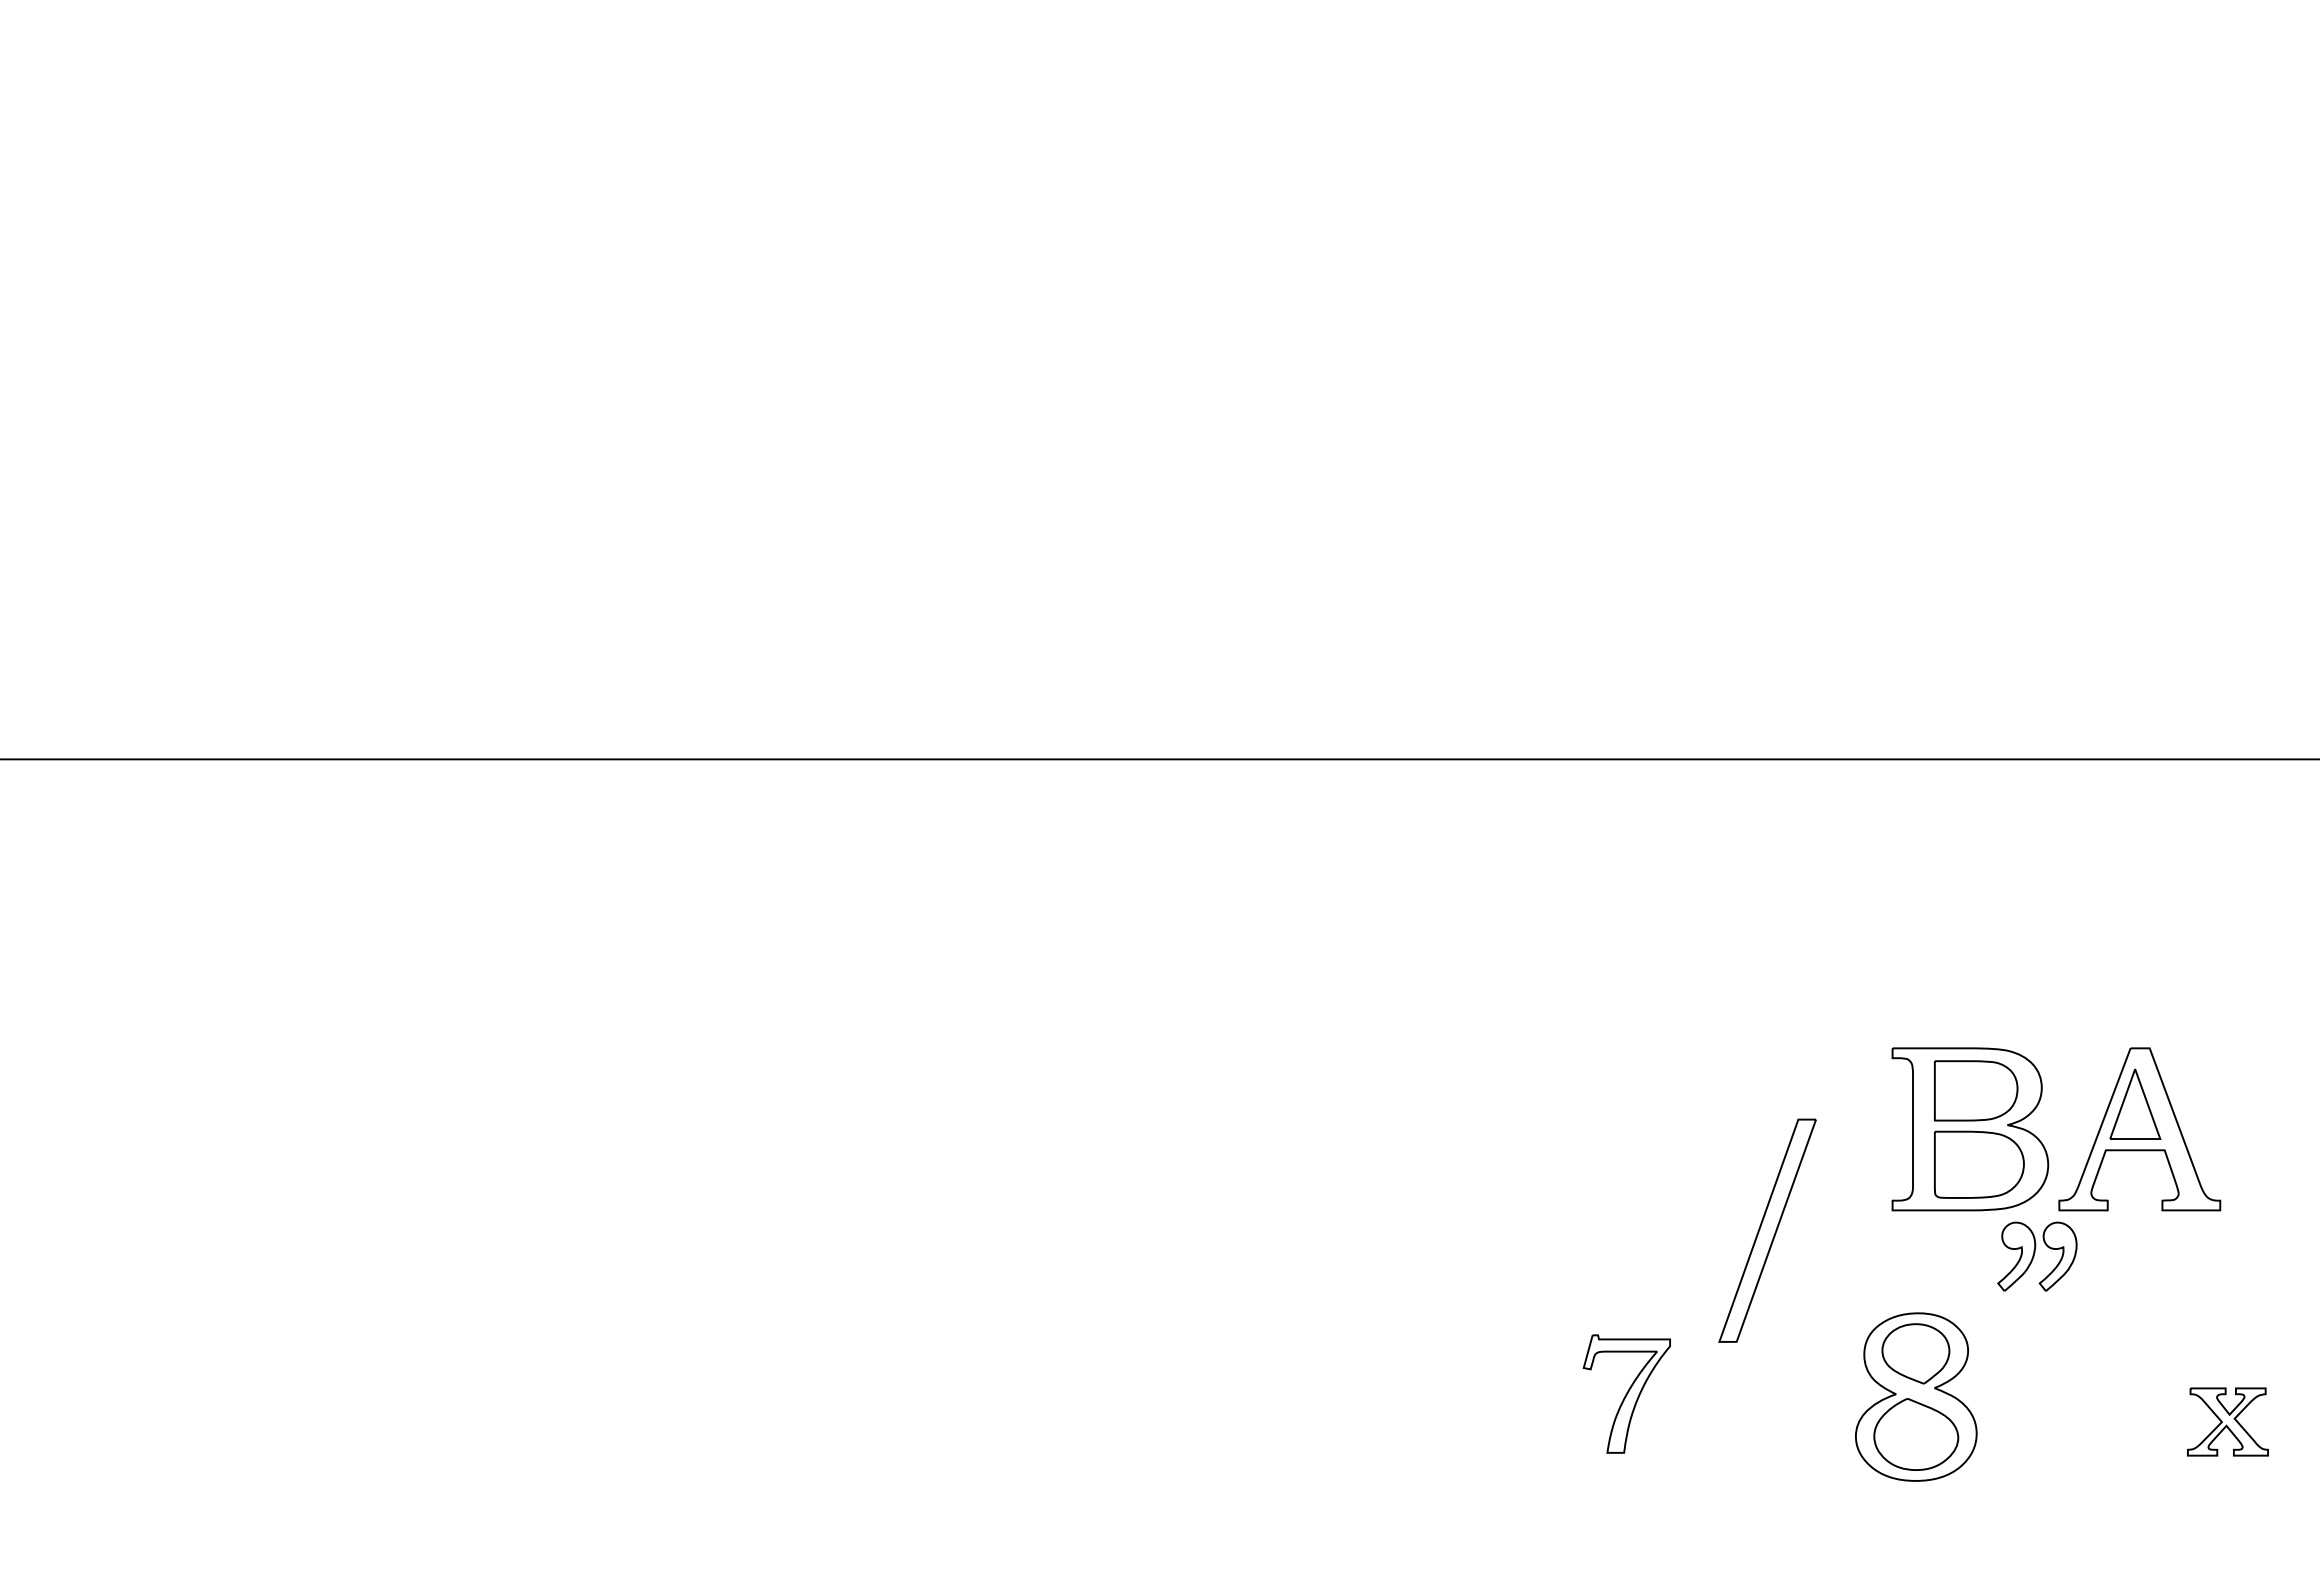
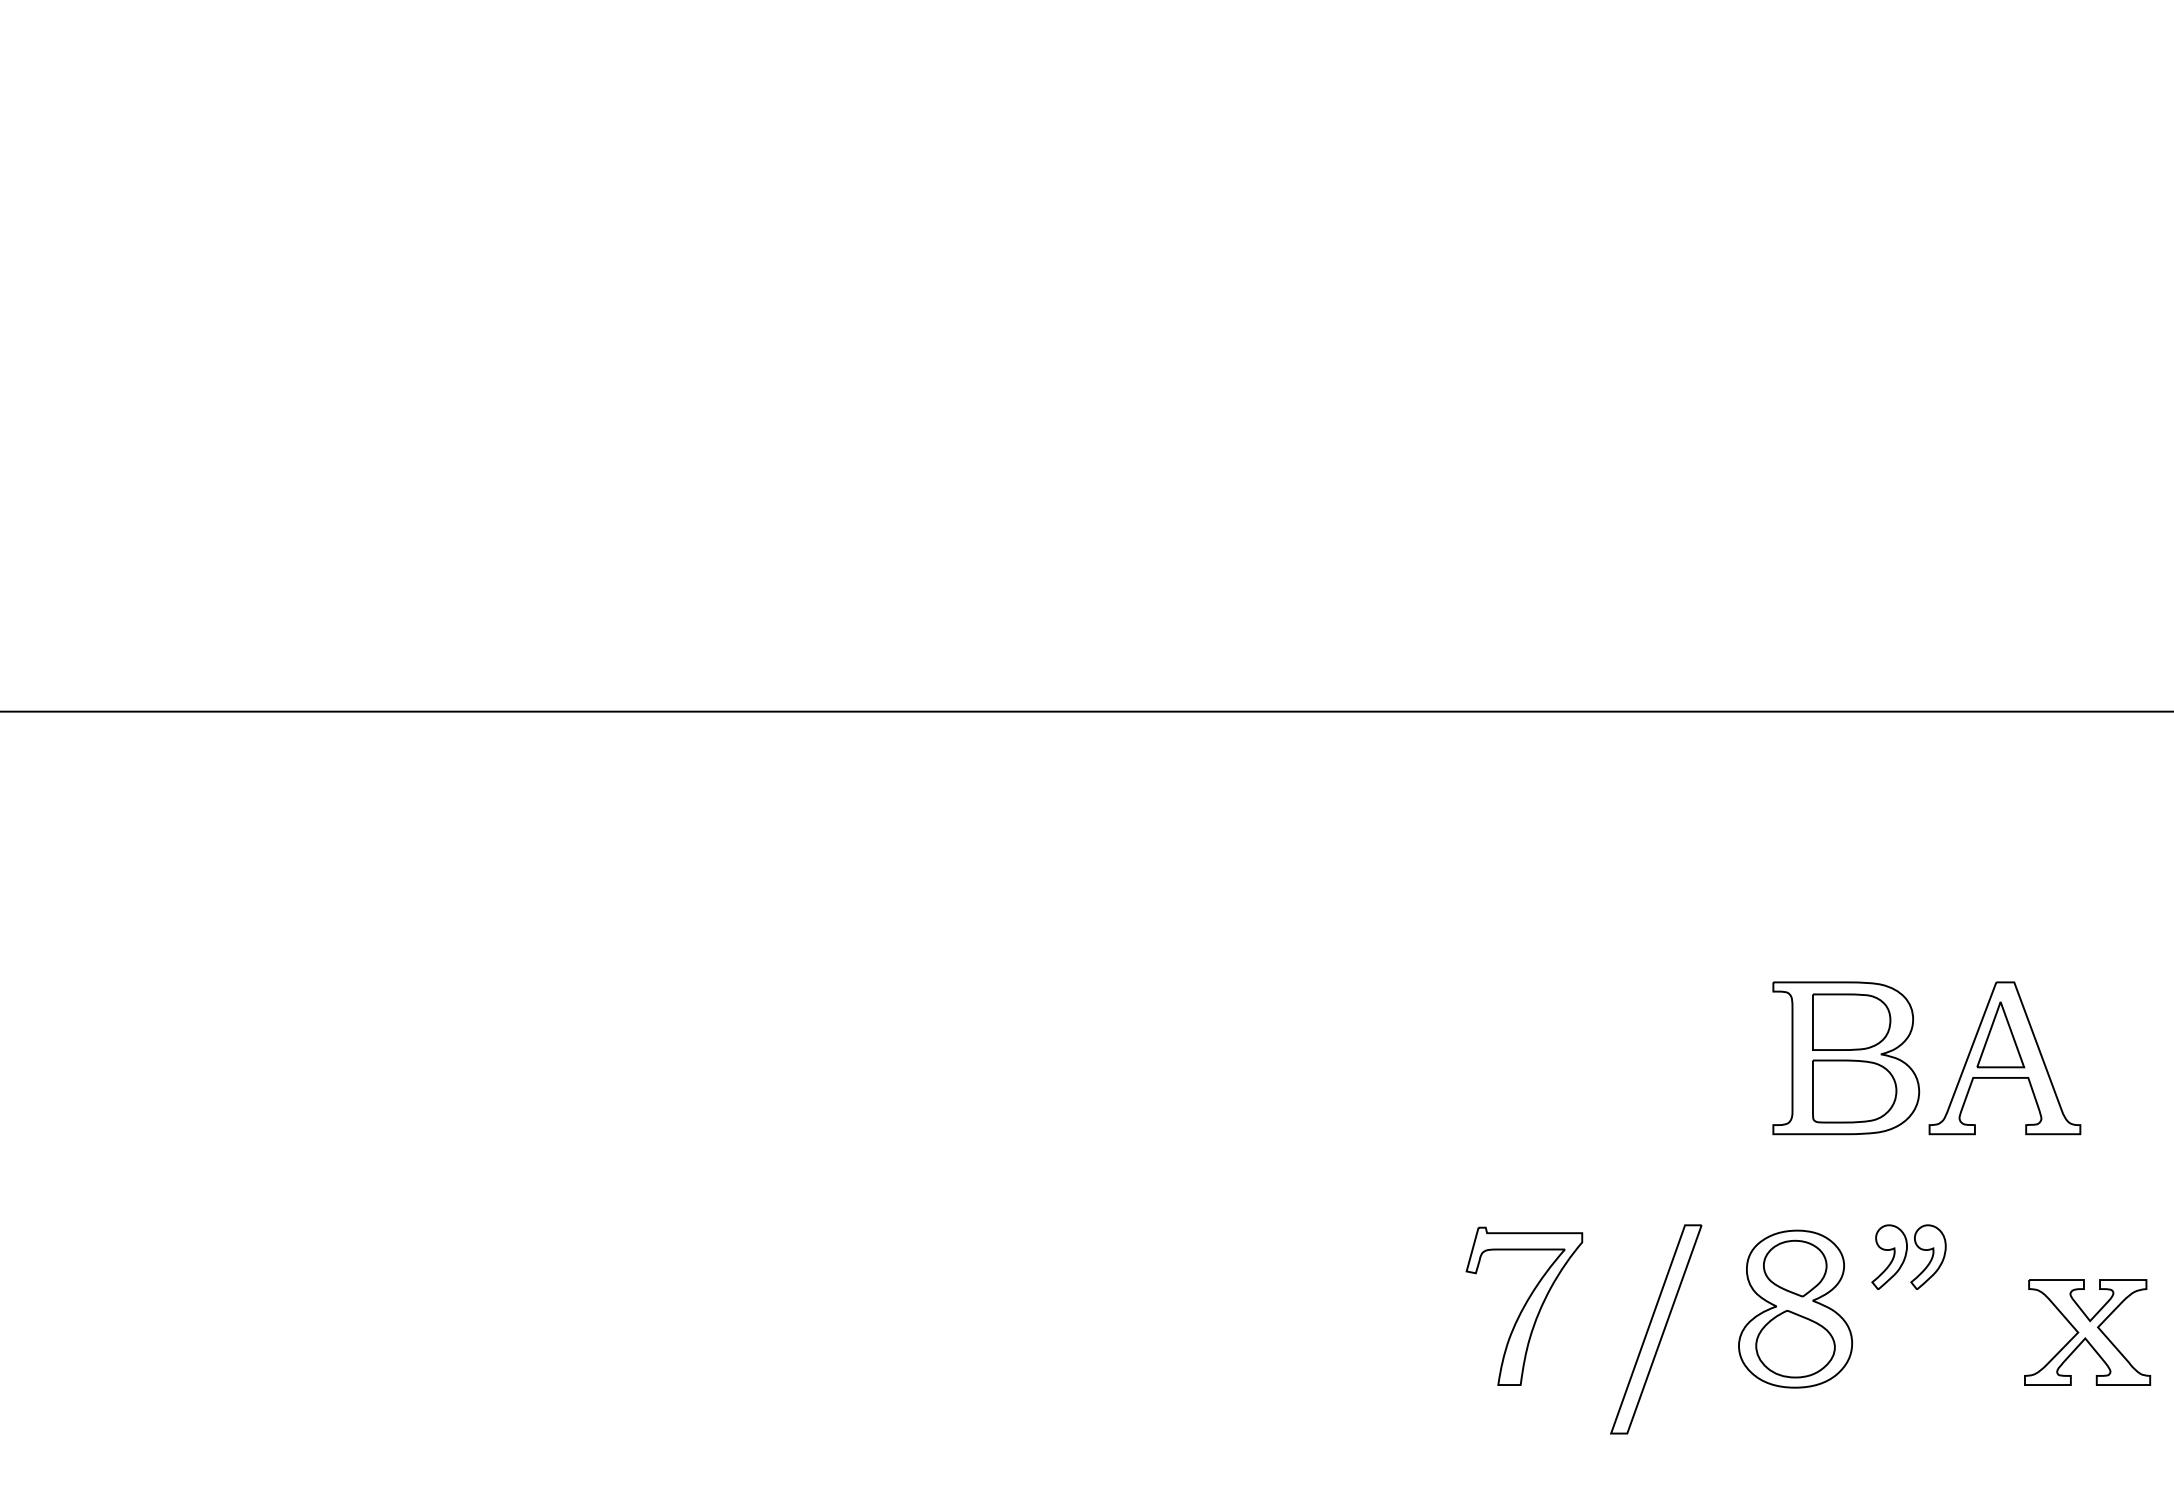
part: (1767, 1230) -> (1656, 1329), moved
part: (2037, 1256) -> (1909, 1257), moved
part: (1626, 1393) -> (1524, 1305), size x1.43
part: (2227, 1421) -> (2087, 1331), size x1.67

